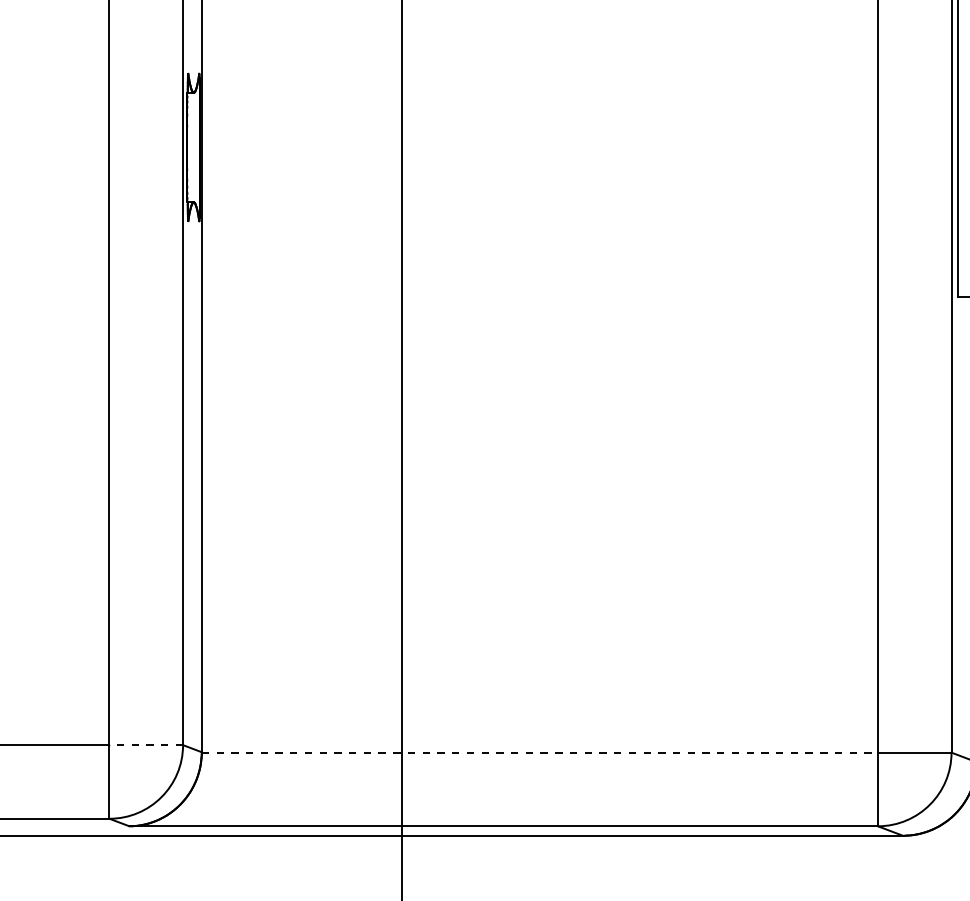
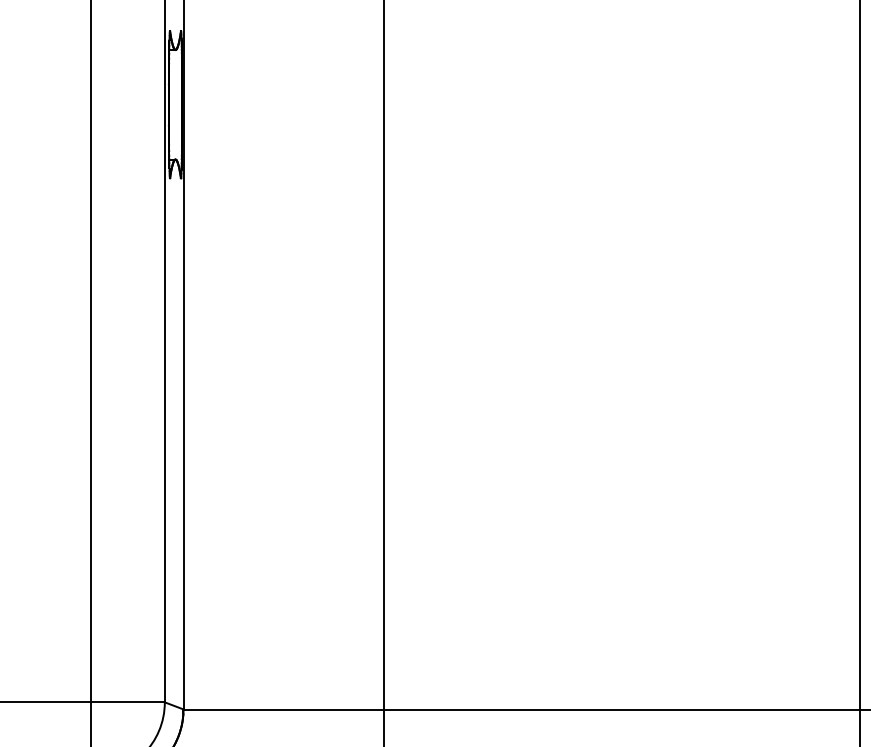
line: (146, 745) -> (128, 702), dashed -> solid
line: (540, 752) -> (522, 709), dashed -> solid

